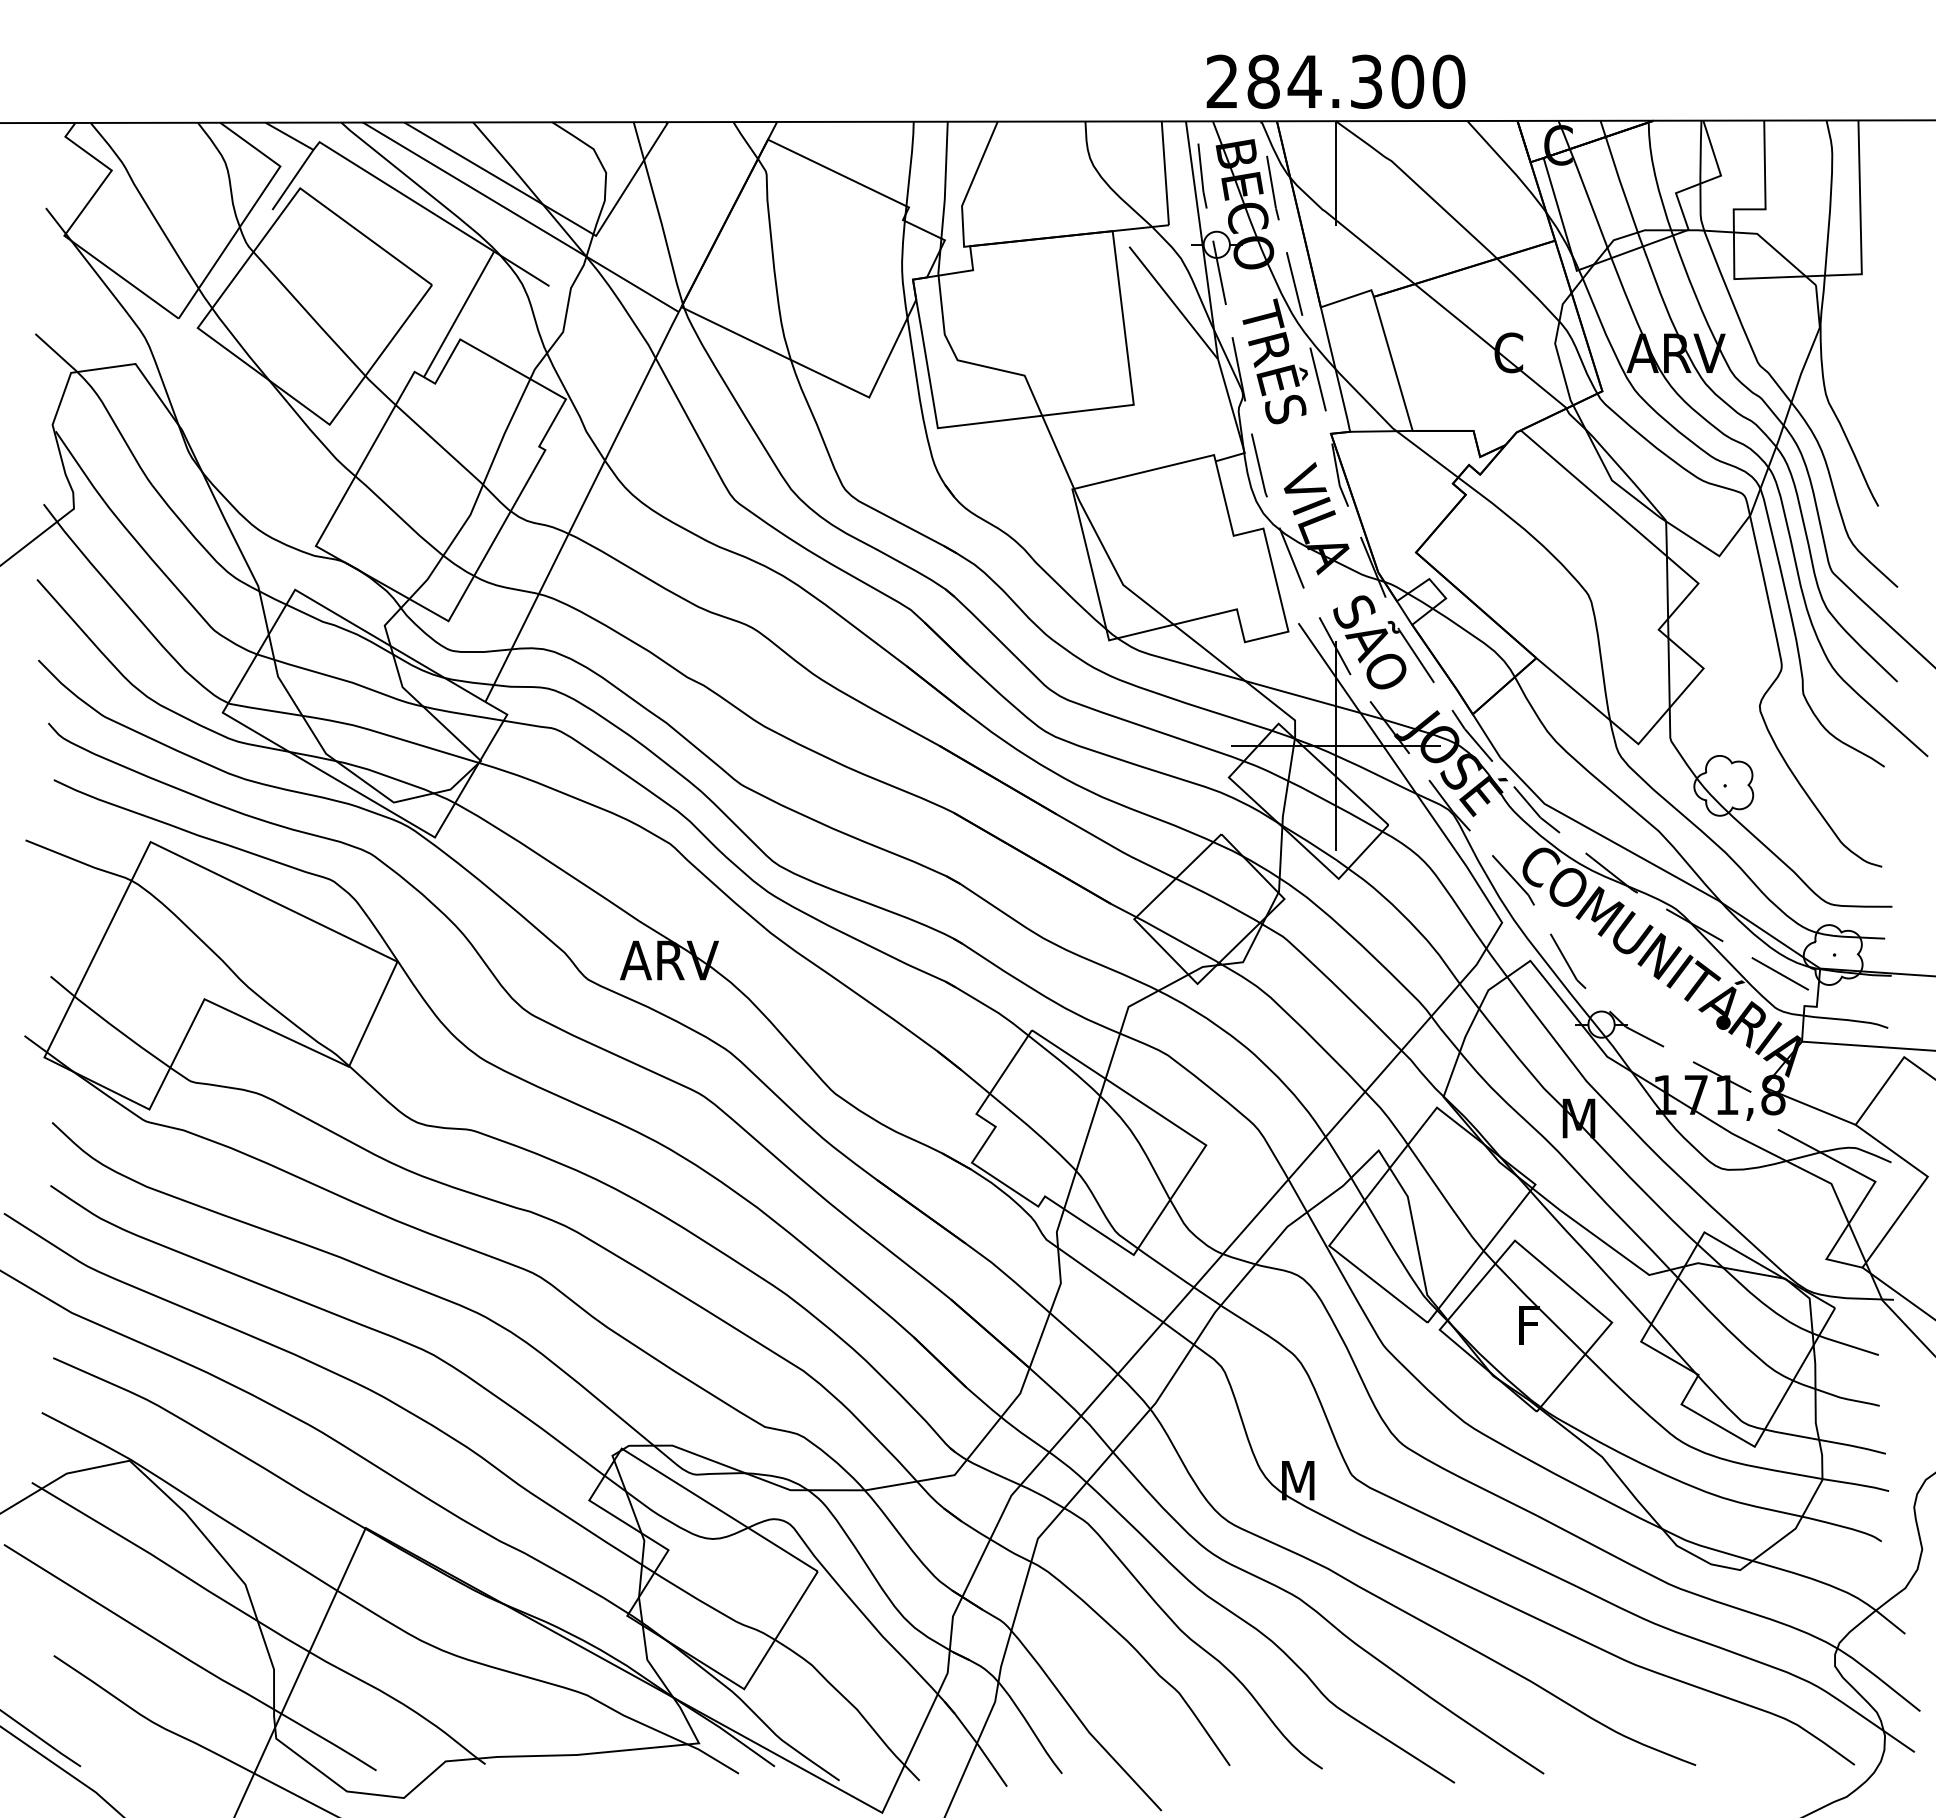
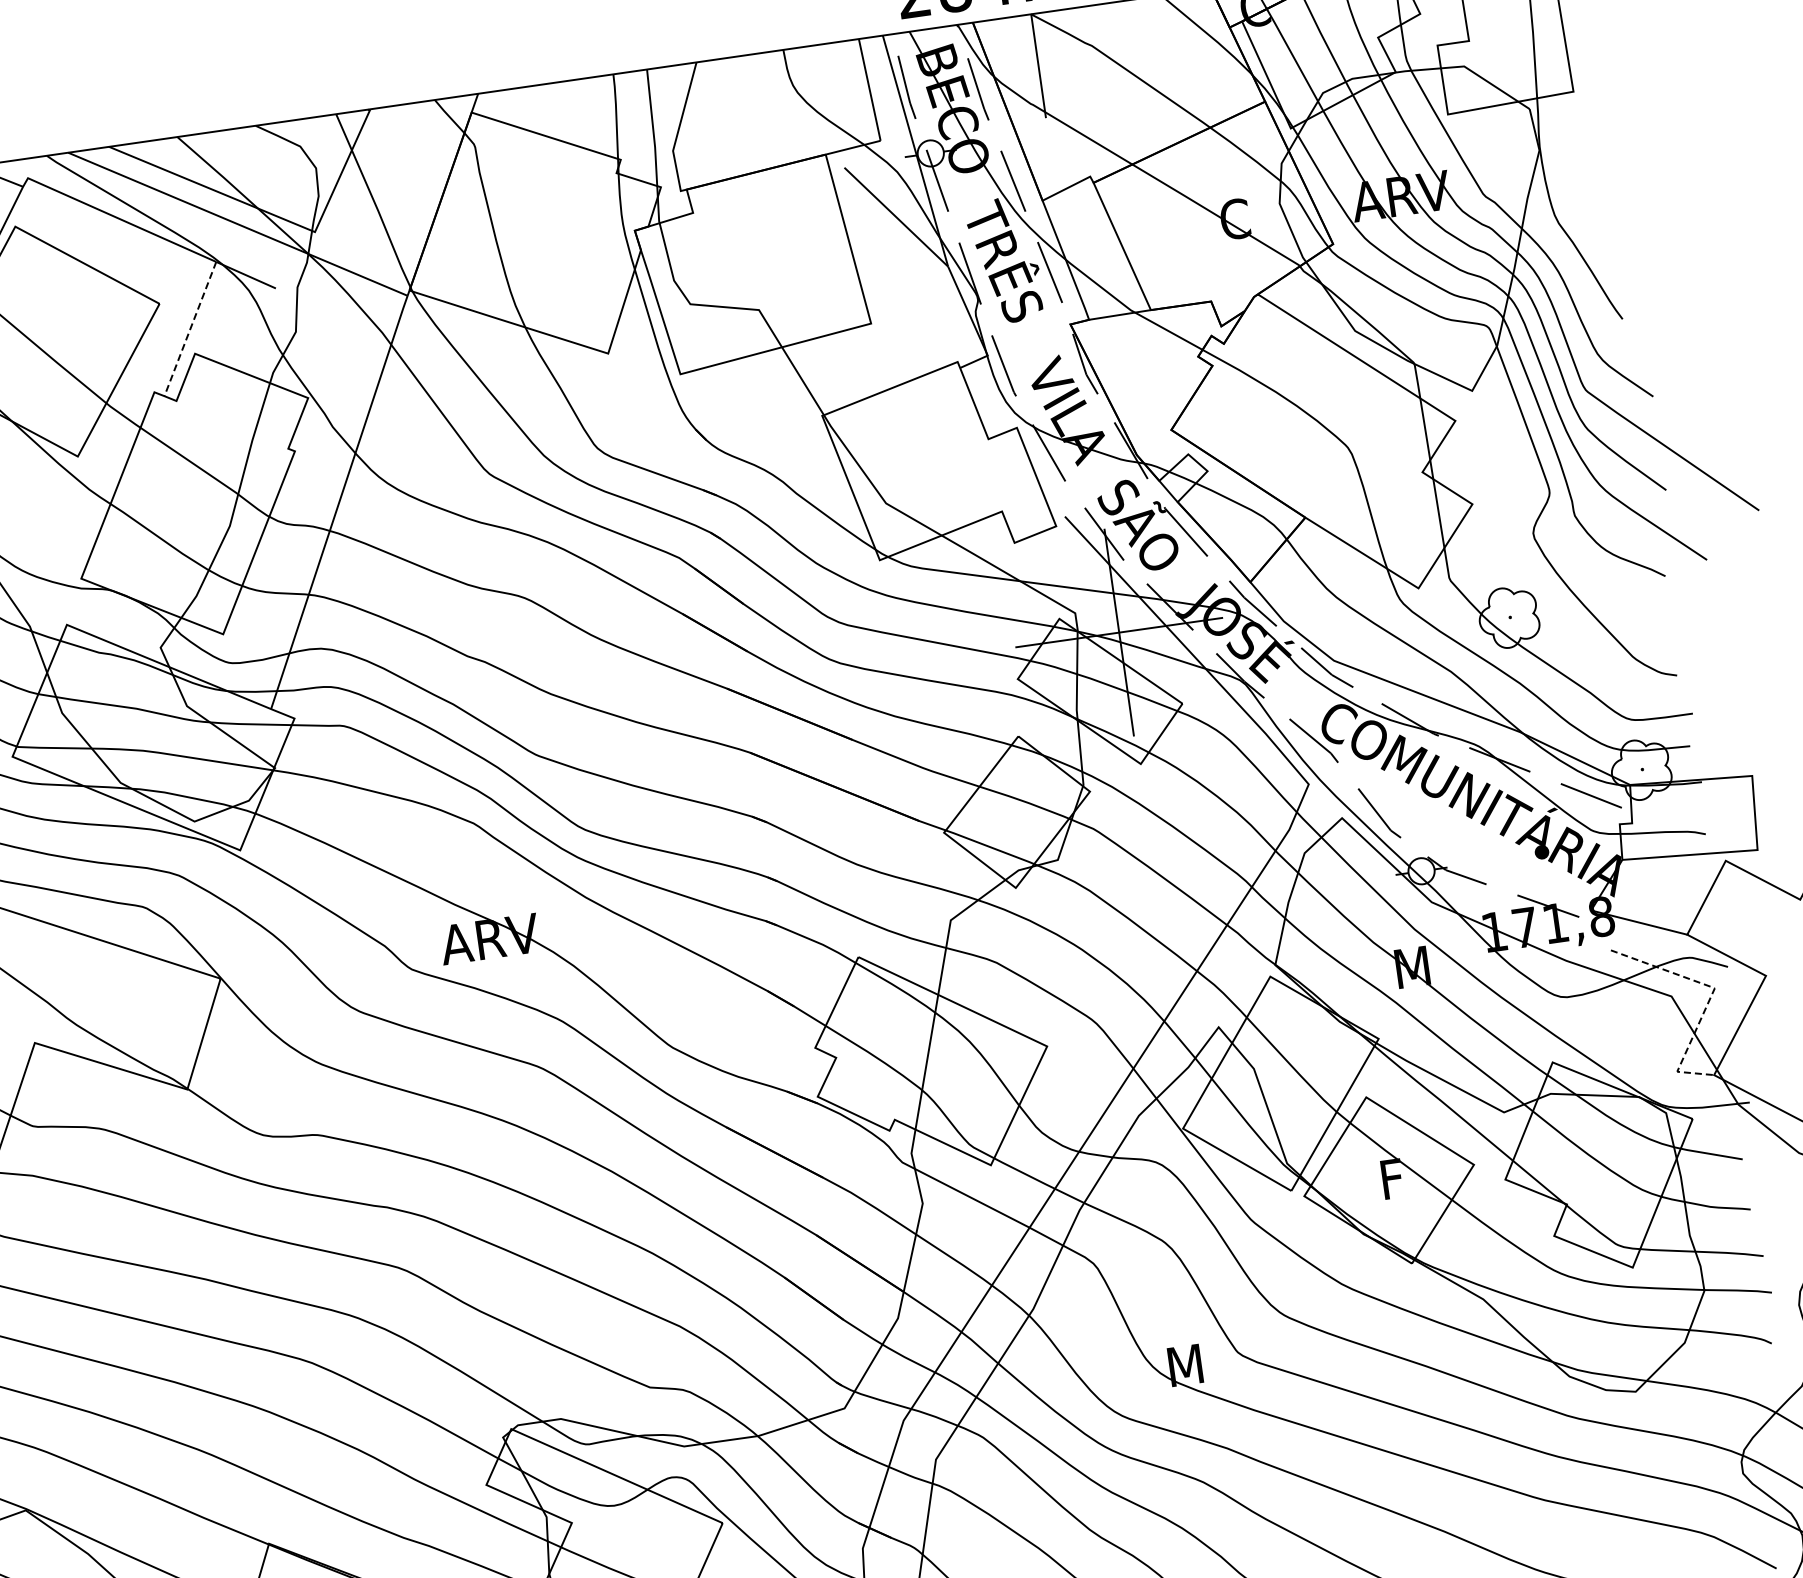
line: (459, 314) -> (190, 329), solid -> dashed
line: (1870, 1190) -> (1711, 997), solid -> dashed

